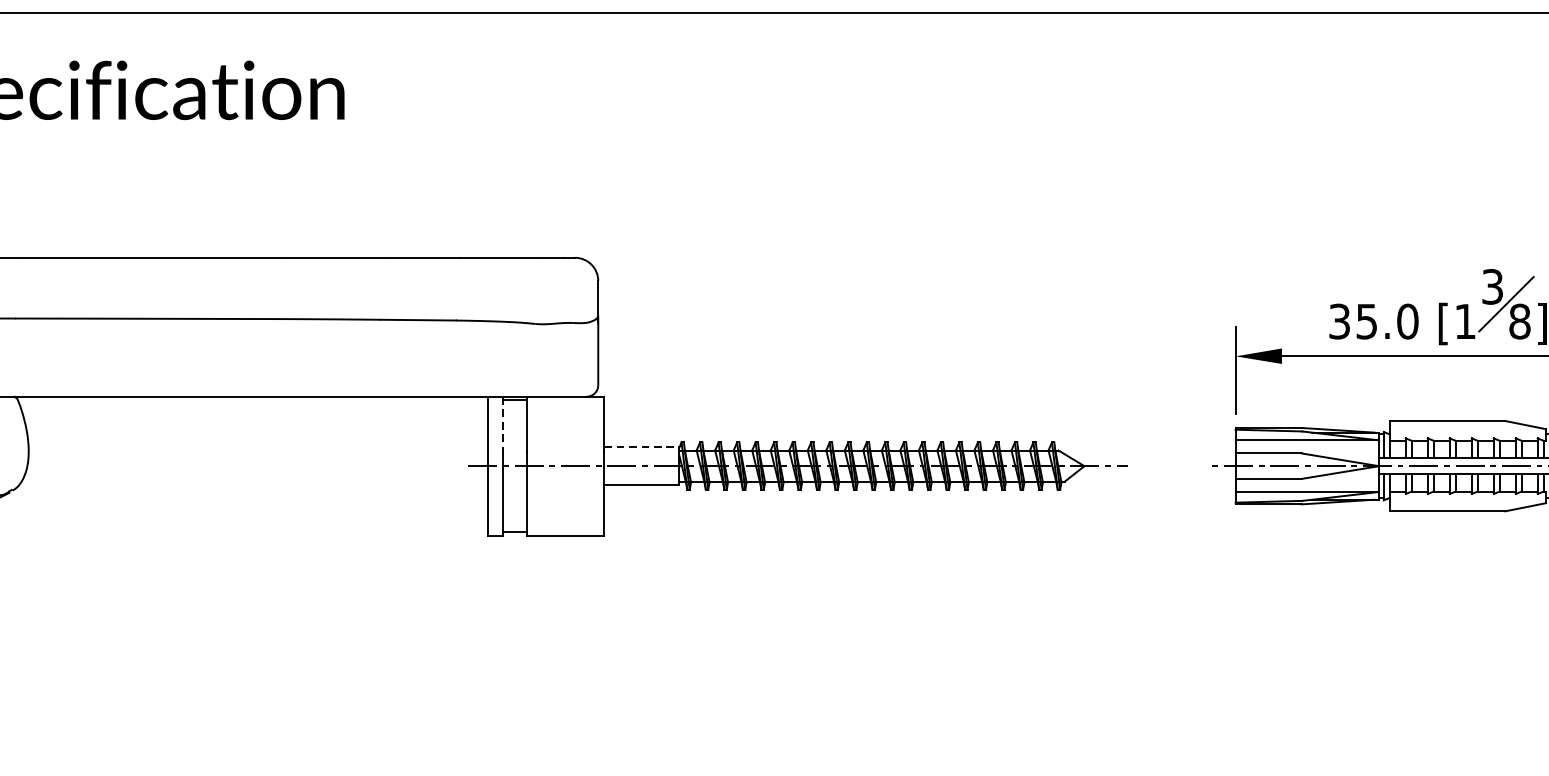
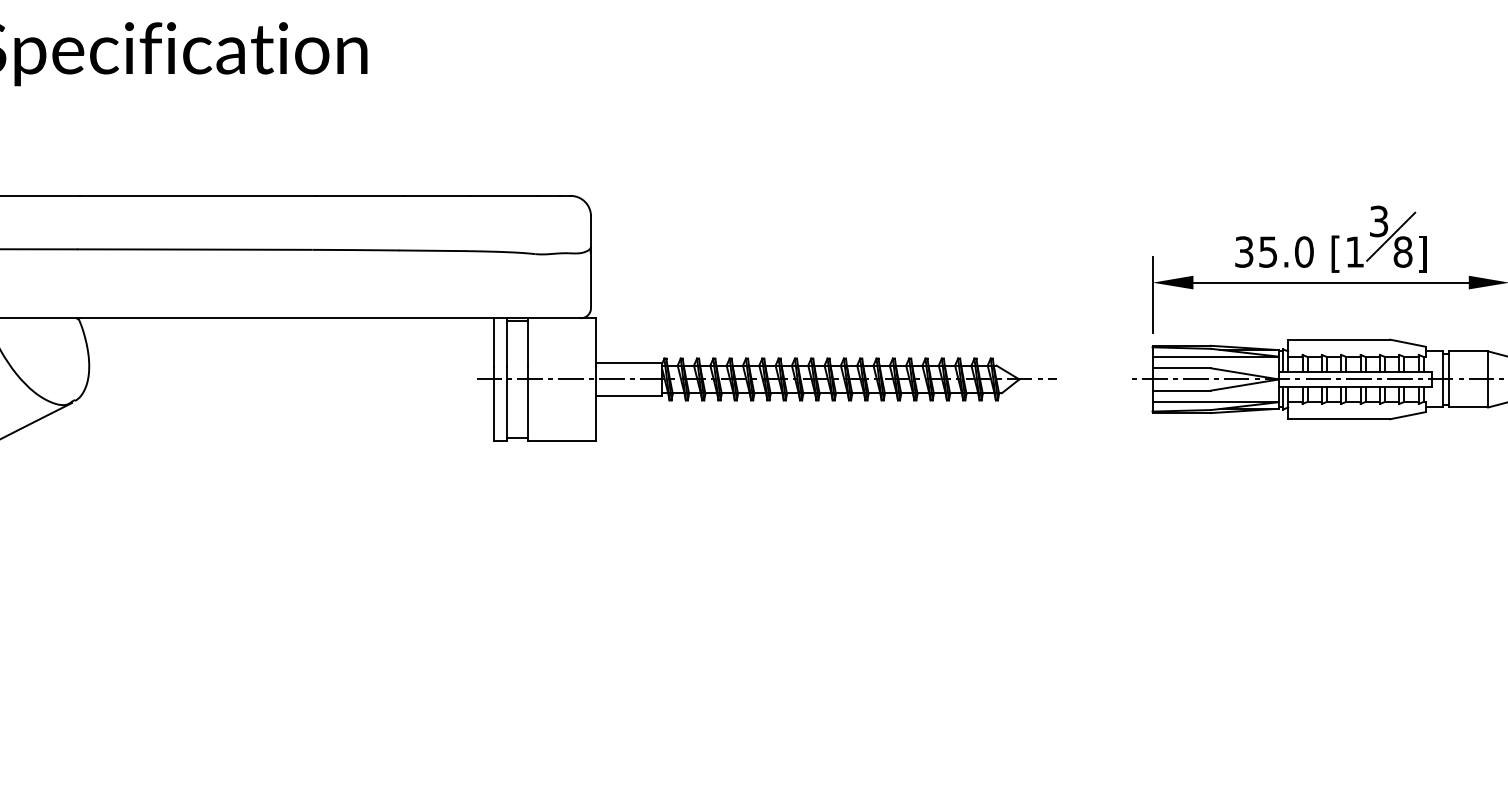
line: (503, 425) -> (507, 343), dashed -> solid
line: (641, 446) -> (629, 362), dashed -> solid

